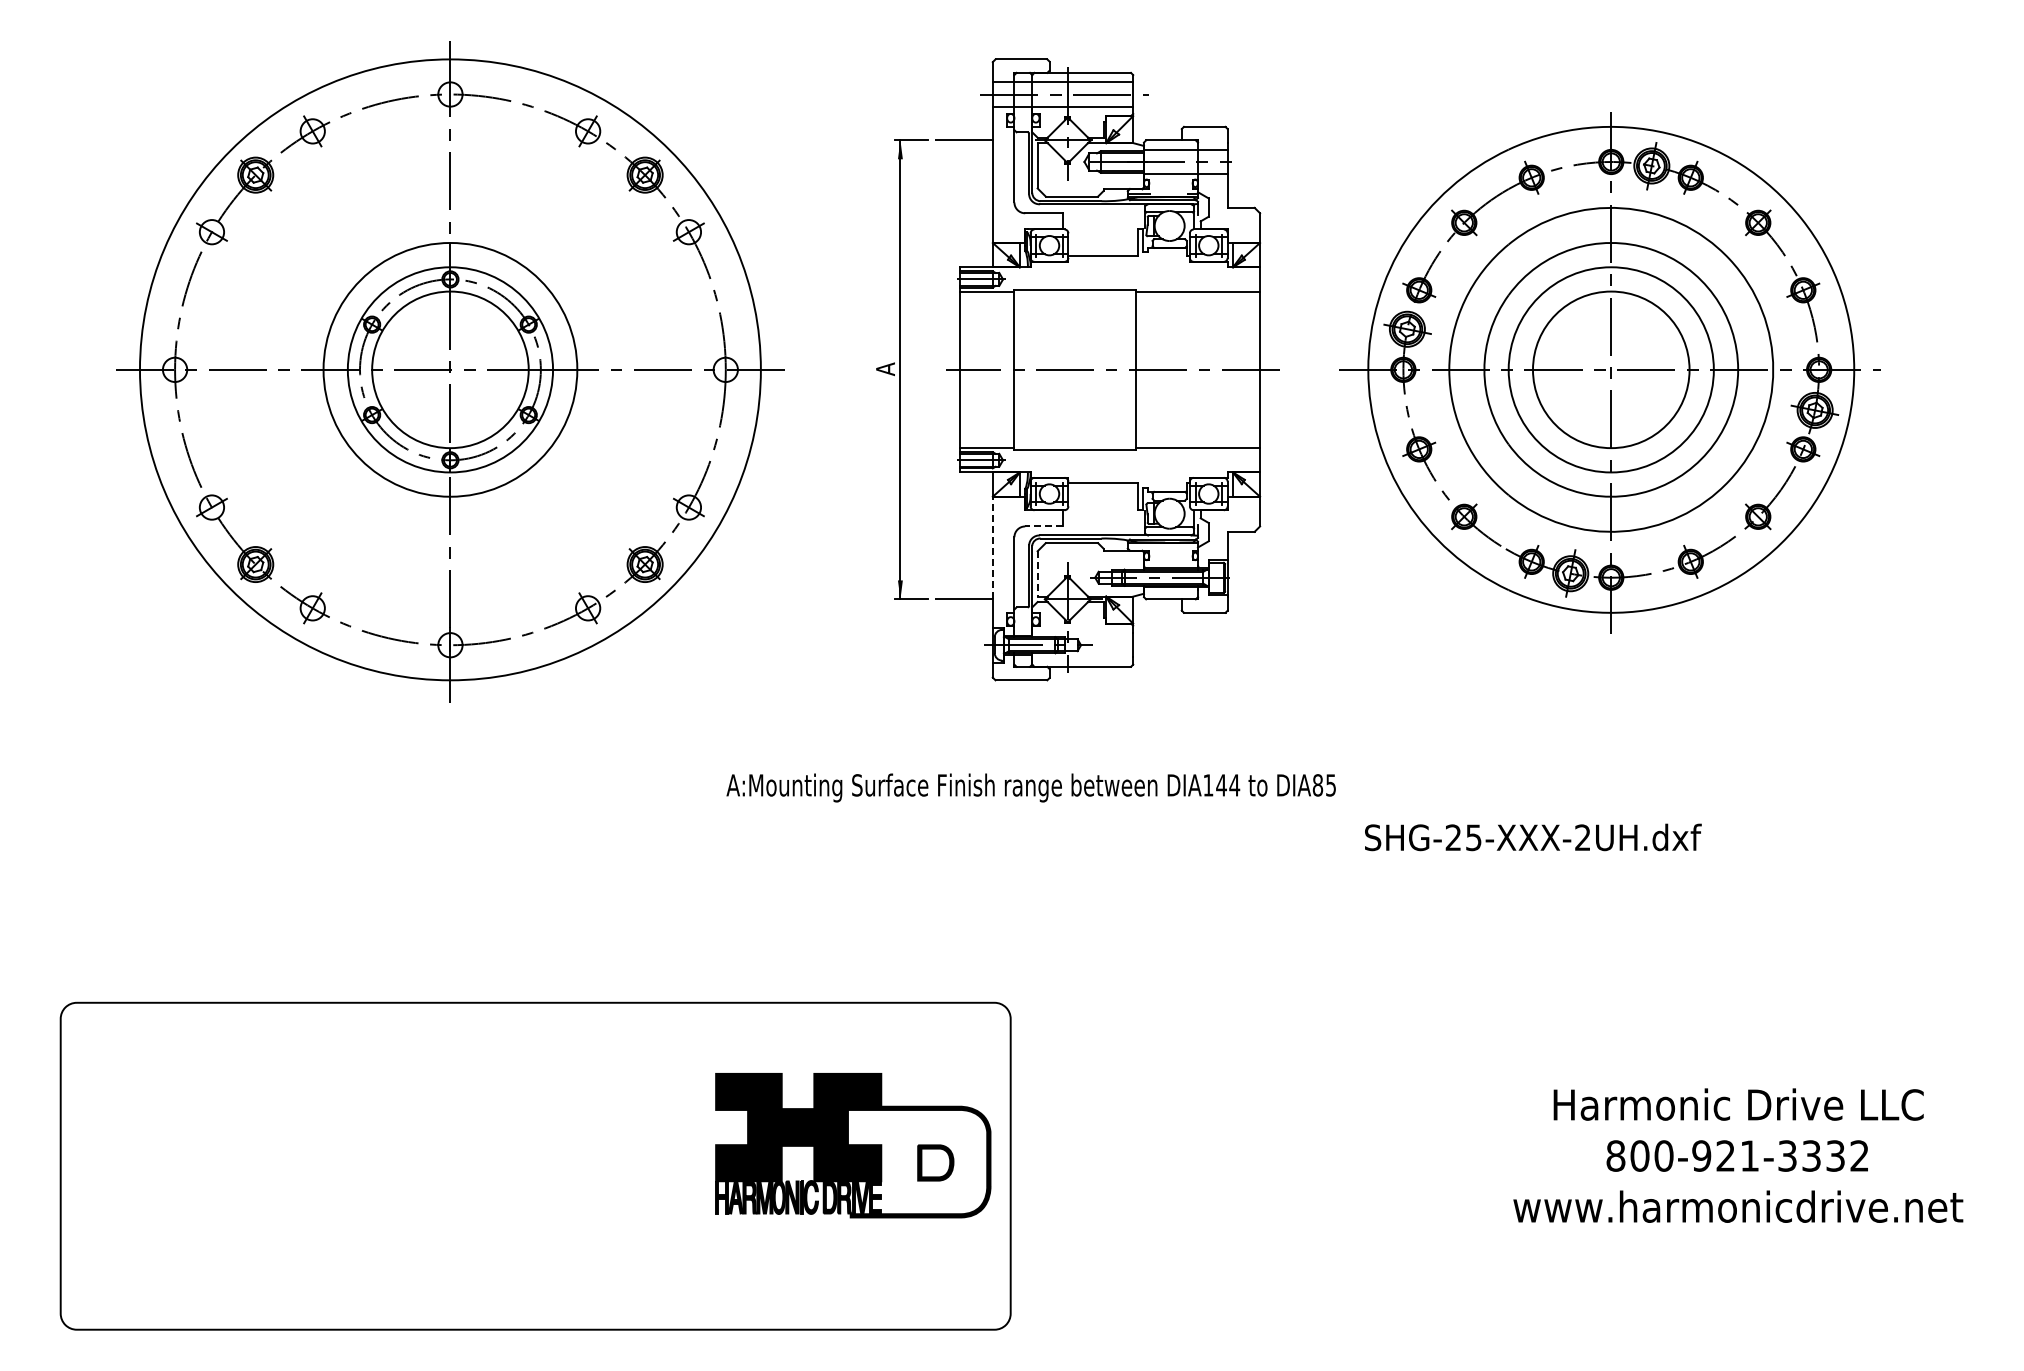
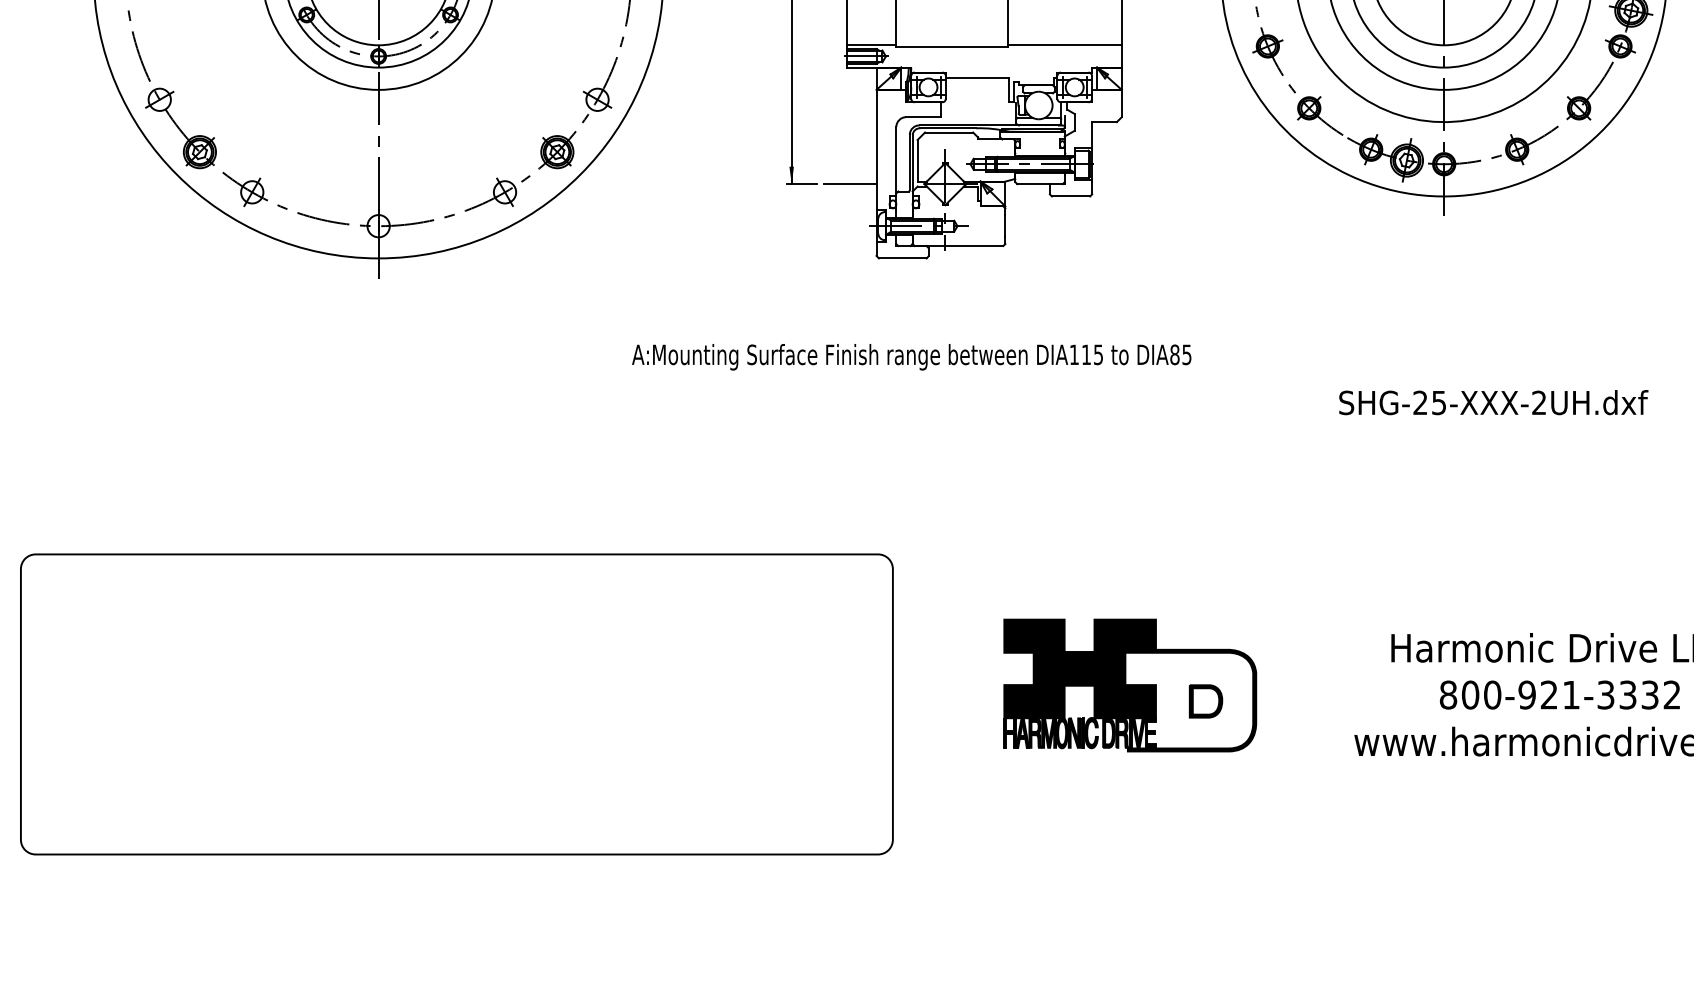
line: (1044, 526) -> (923, 117), dashed -> solid
line: (992, 547) -> (876, 136), dashed -> solid
line: (1037, 573) -> (917, 160), dashed -> solid
text: (1228, 785) -> (1092, 354), DIA144 -> DIA115
text: (1533, 837) -> (1493, 402), moved
part: (853, 1145) -> (1130, 685), moved

